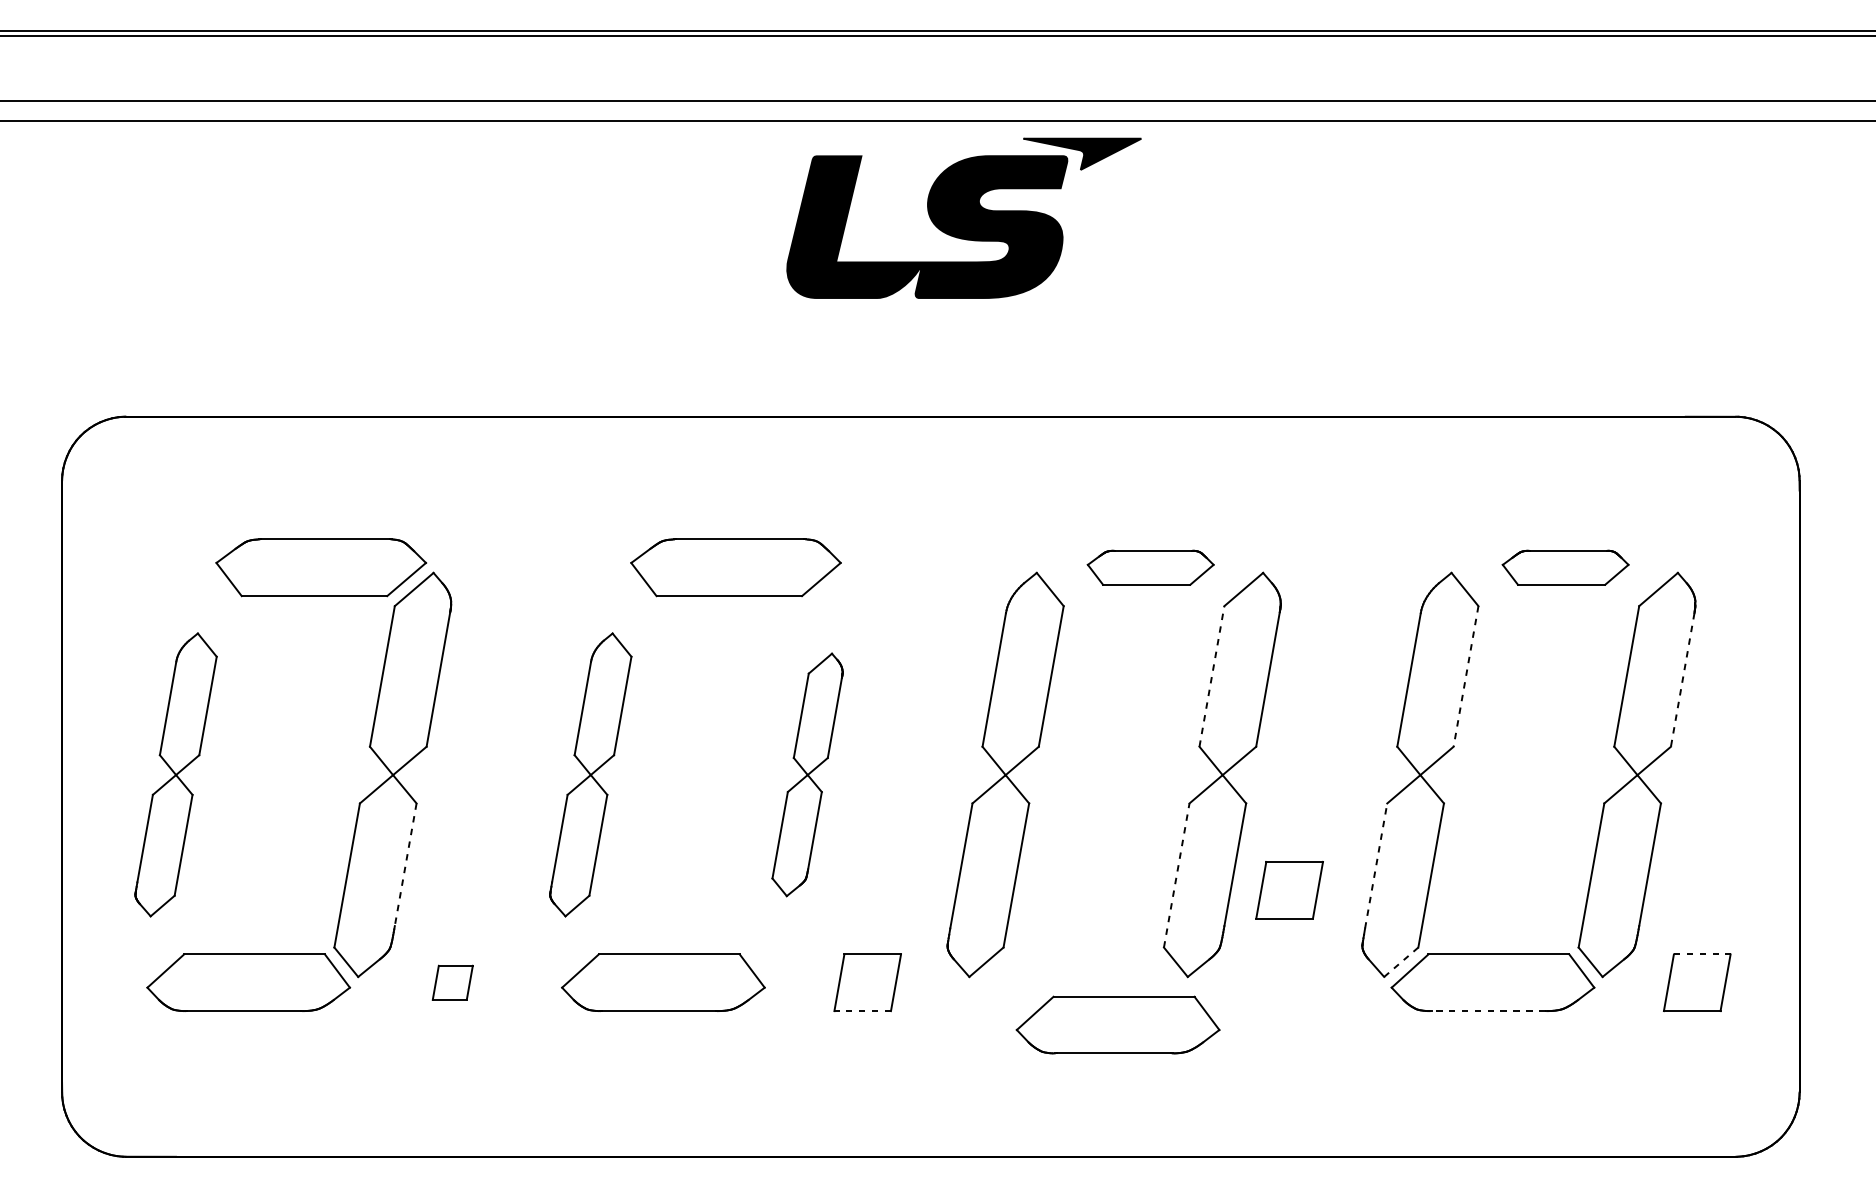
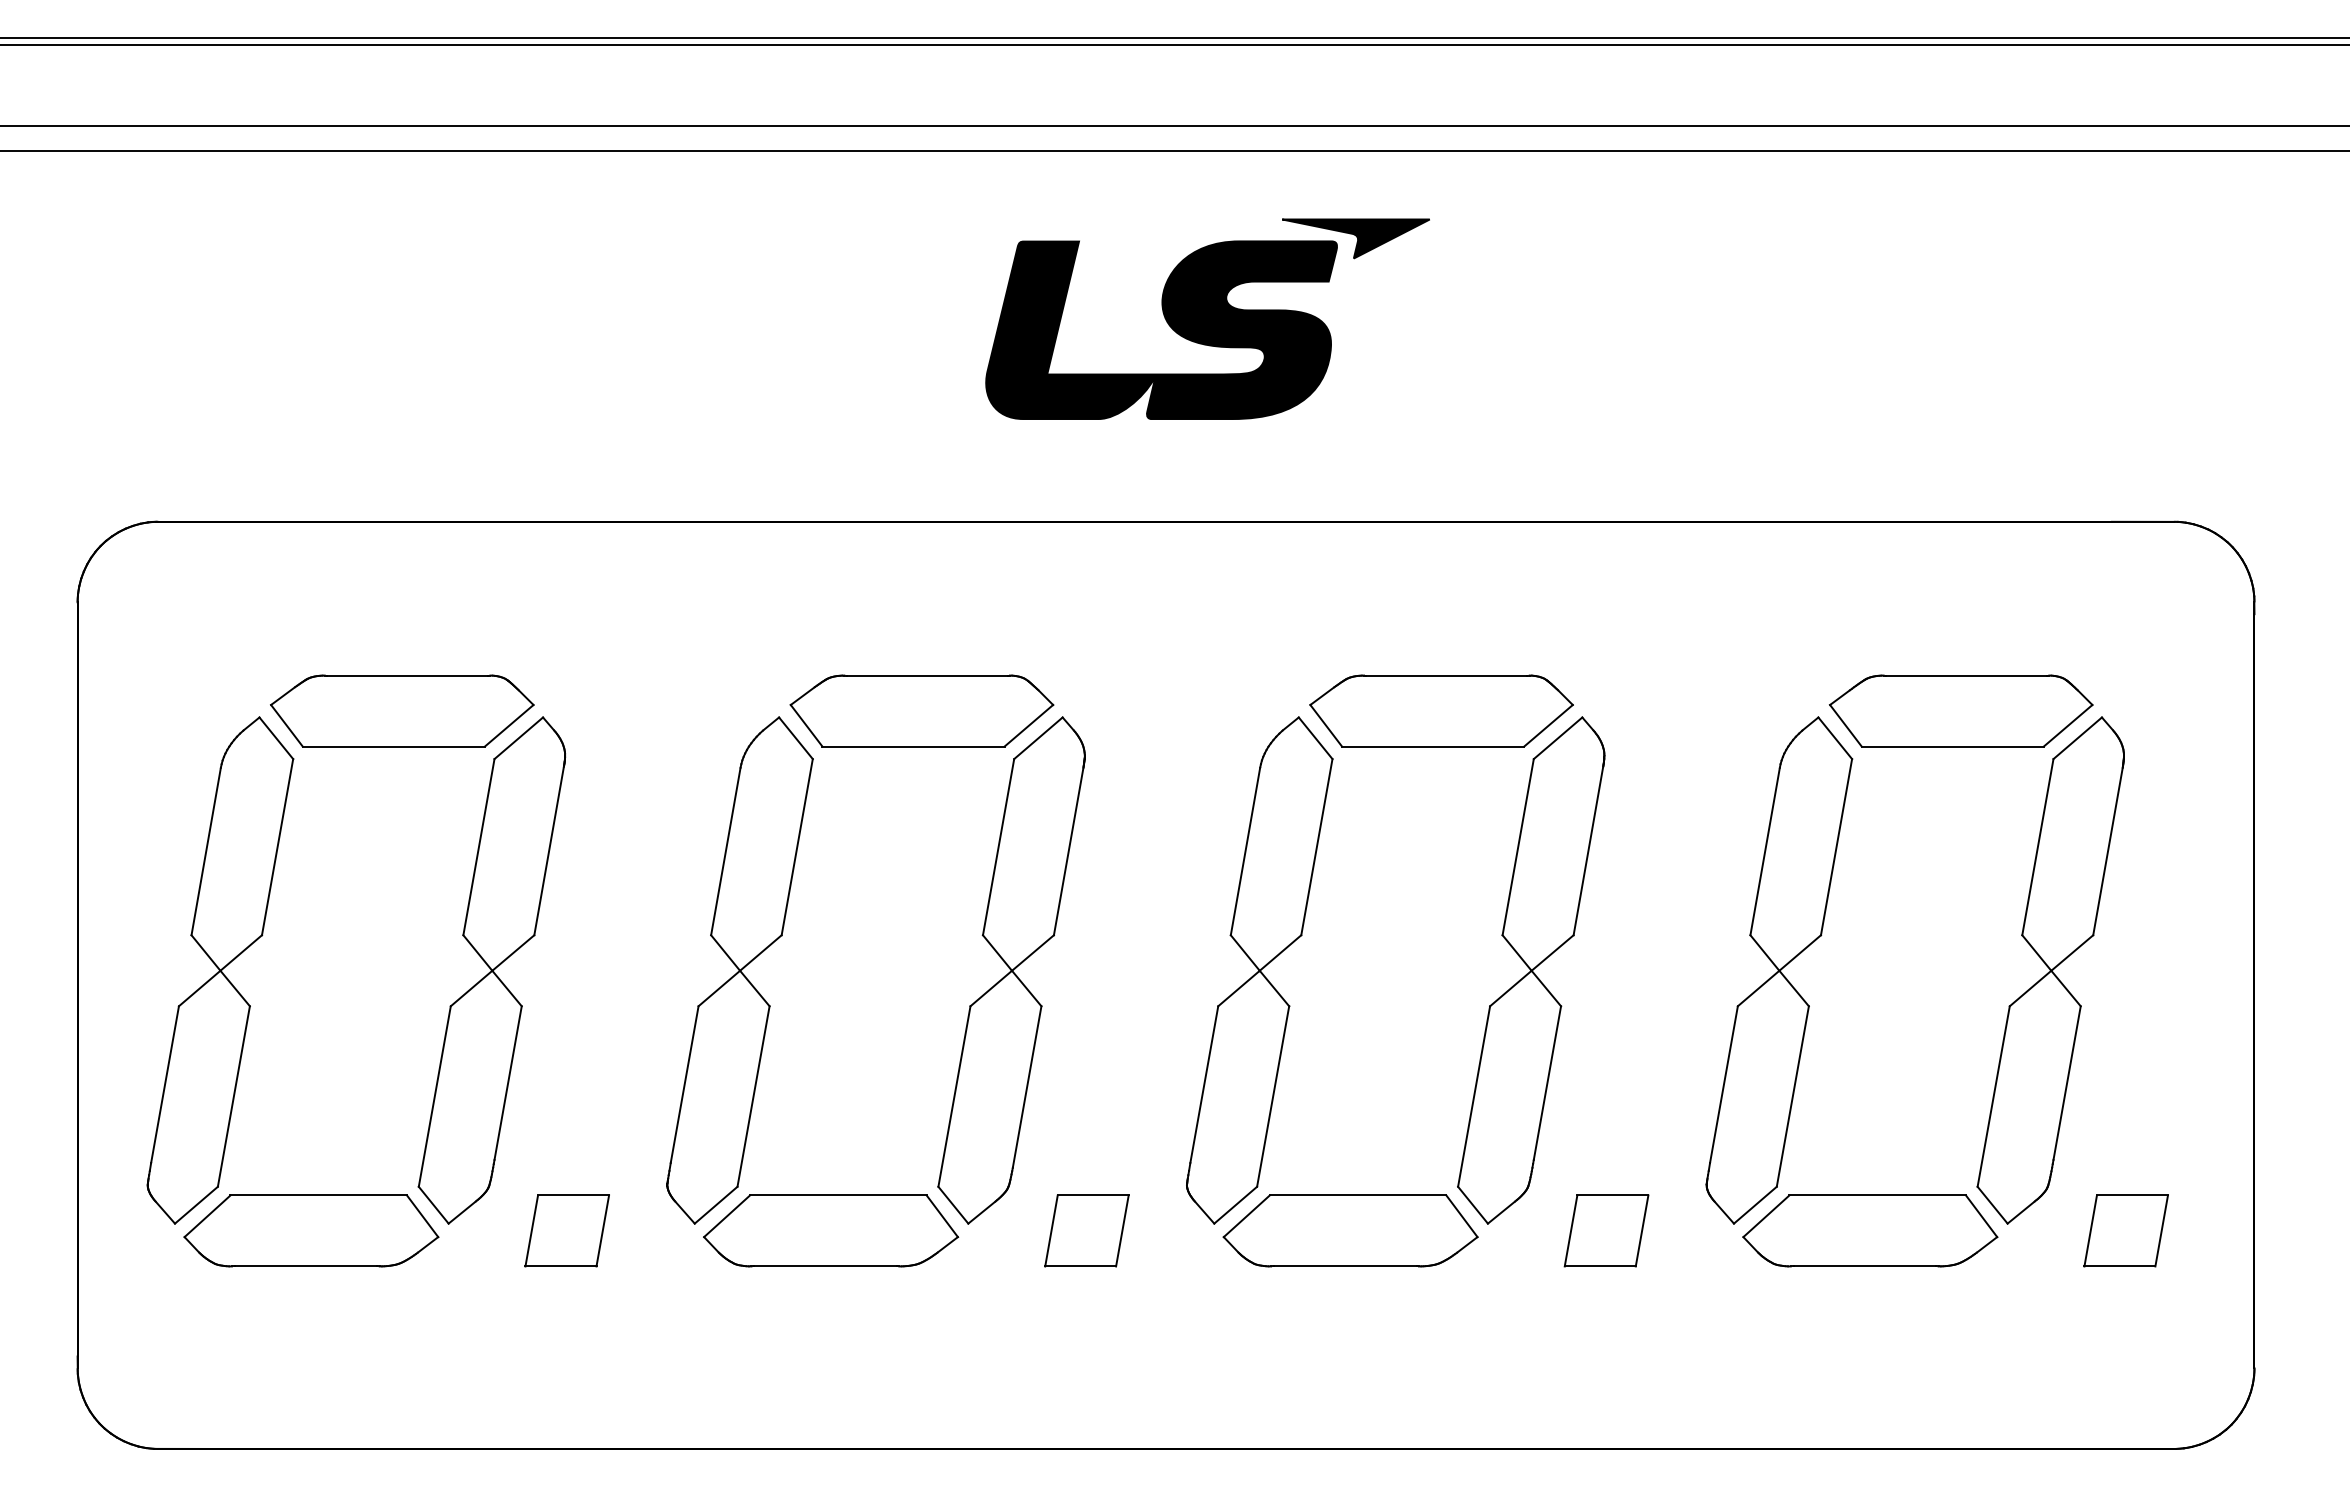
part: (963, 217) -> (1207, 318), moved
part: (1150, 567) -> (1441, 710), size x1.67
part: (1565, 567) -> (1961, 710), size x1.67
line: (1212, 675) -> (1518, 846), dashed -> solid
line: (1466, 676) -> (1836, 847), dashed -> solid
line: (1682, 680) -> (2107, 852), dashed -> solid
part: (176, 774) -> (220, 970), size x1.43
part: (590, 774) -> (739, 970), size x1.43
part: (807, 774) -> (1011, 970), size x1.67
line: (405, 865) -> (508, 1083), dashed -> solid
line: (1375, 865) -> (1723, 1084), dashed -> solid
line: (1177, 875) -> (1474, 1096), dashed -> solid
part: (1289, 889) -> (1606, 1230), moved
line: (1702, 954) -> (2132, 1195), dashed -> solid
line: (1401, 962) -> (1755, 1205), dashed -> solid
part: (452, 982) -> (566, 1230), size x1.67
line: (862, 1011) -> (1080, 1266), dashed -> solid
line: (1488, 1011) -> (1864, 1266), dashed -> solid
part: (1117, 1024) -> (1350, 1230), moved

